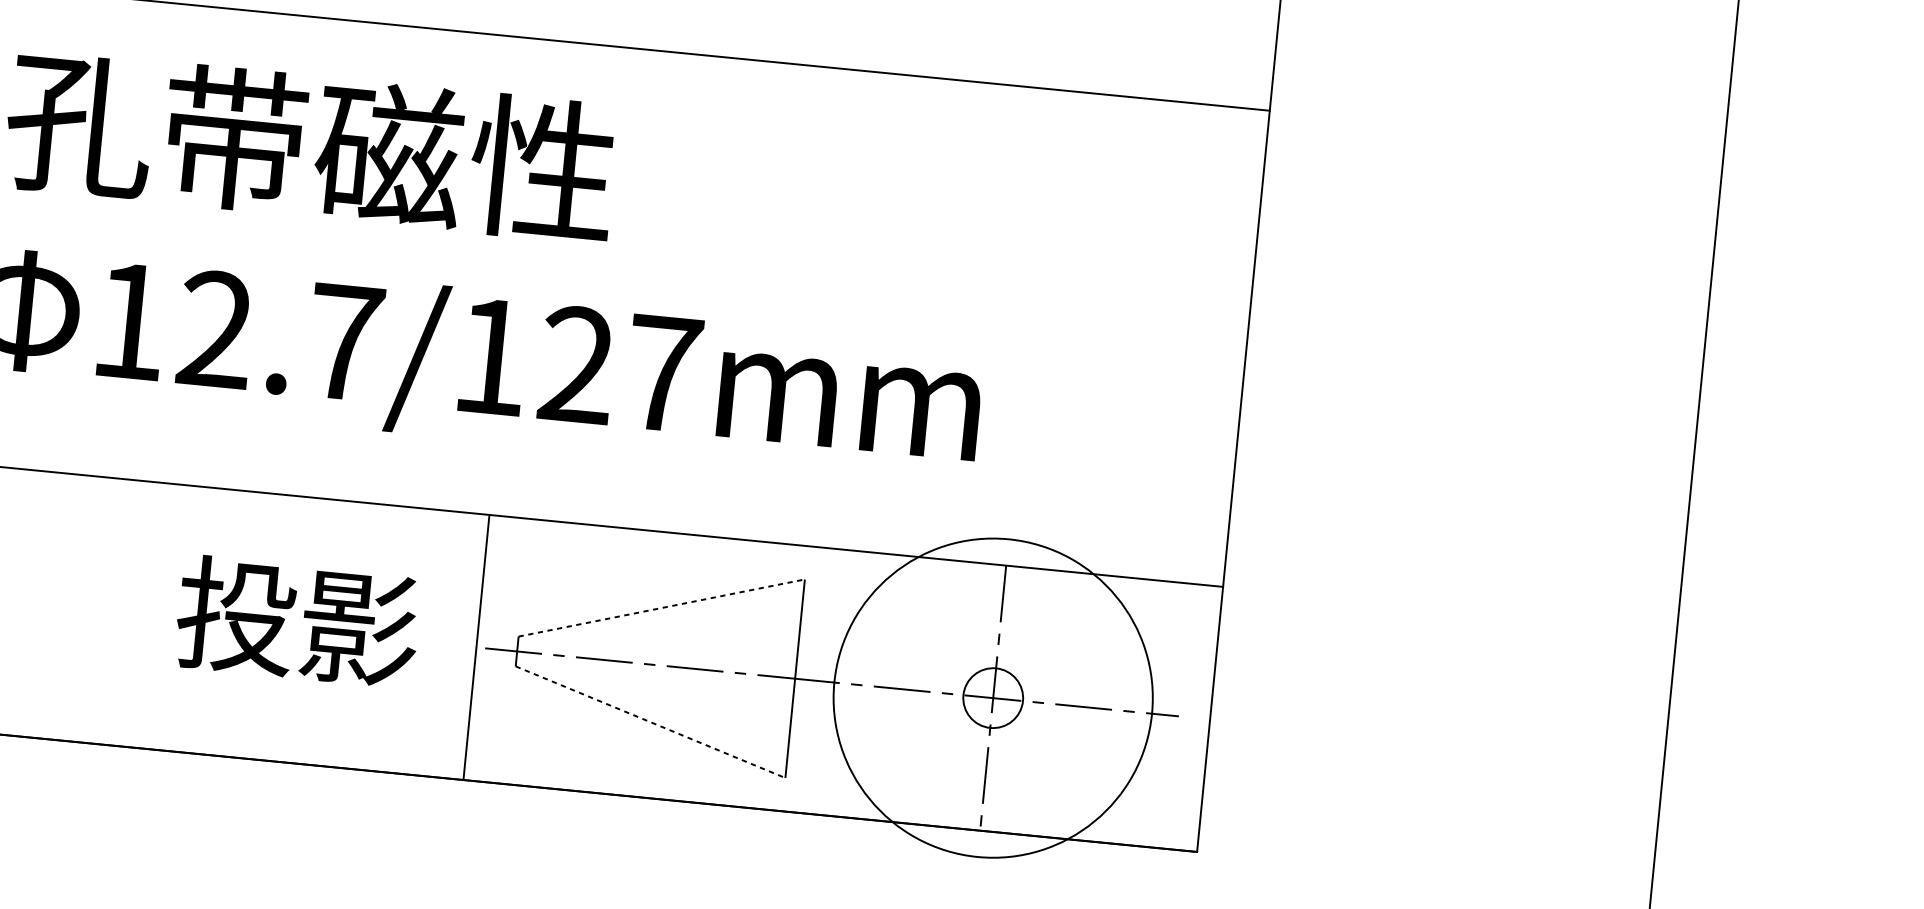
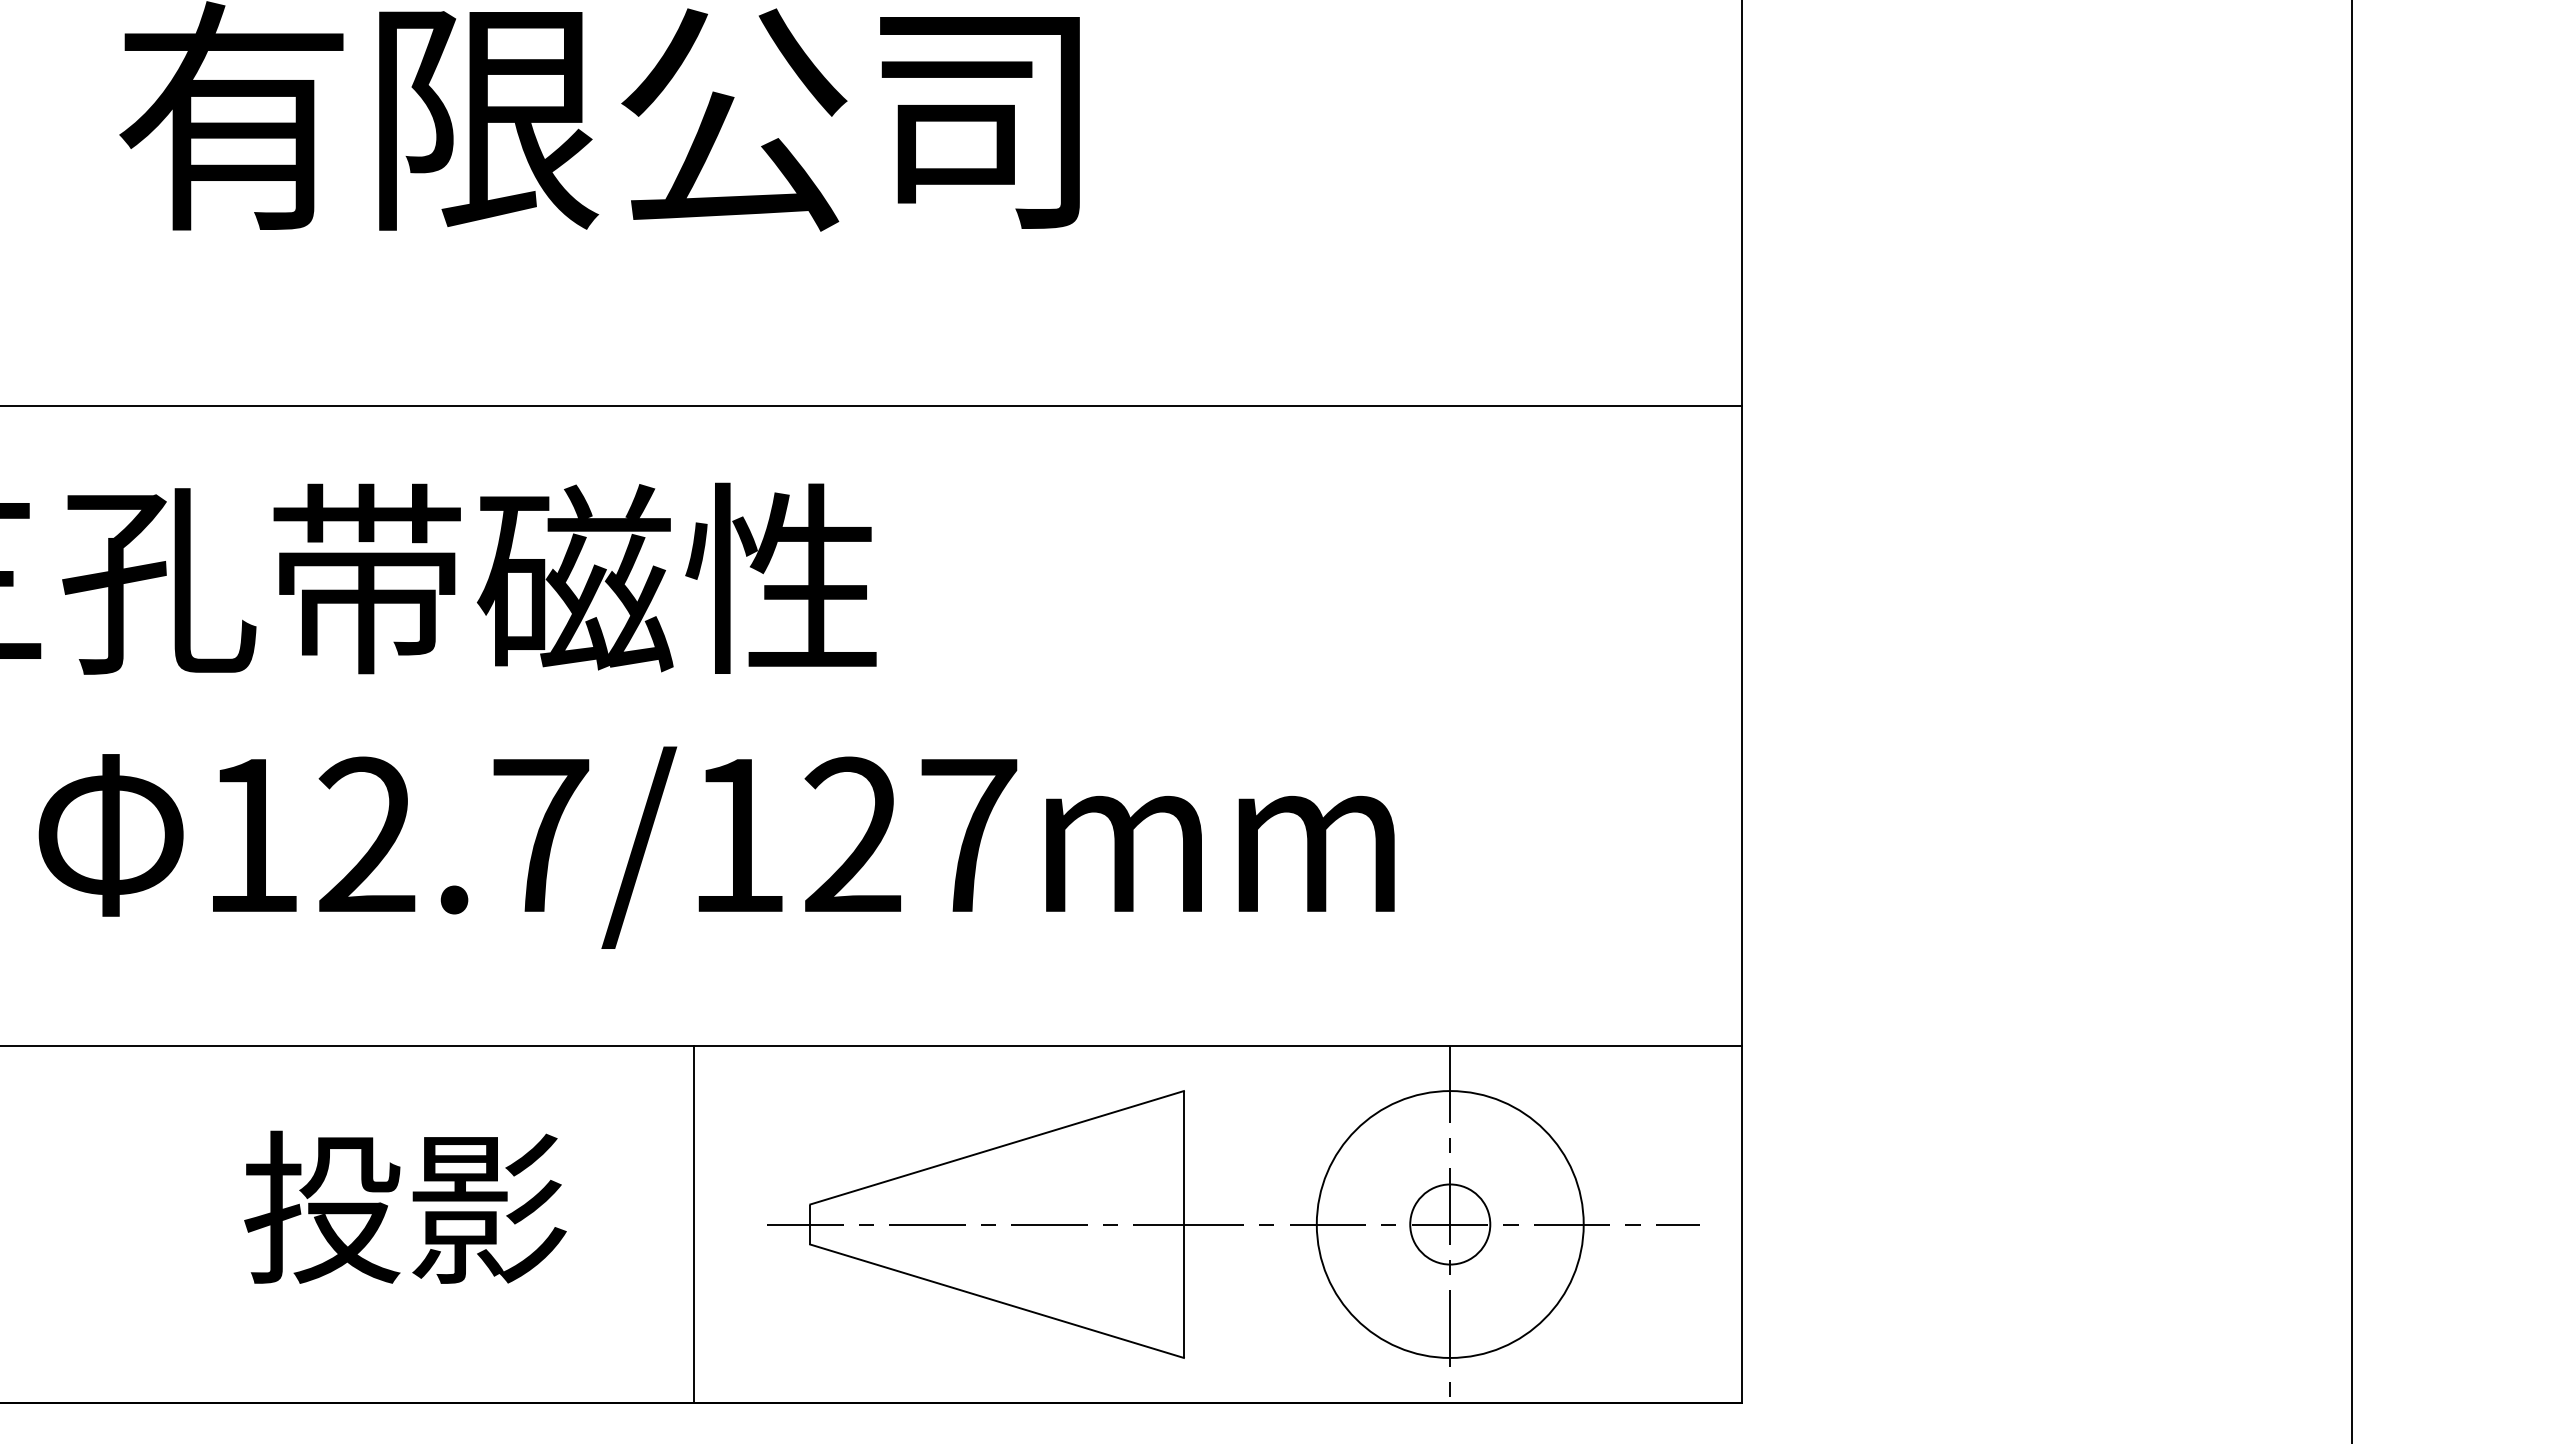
line: (662, 607) -> (997, 1147), dashed -> solid
text: (298, 620) -> (405, 1206), moved
line: (476, 647) -> (693, 1224), moved
circle: (992, 698) -> (1449, 1224), size x0.62
line: (650, 722) -> (997, 1301), dashed -> solid

